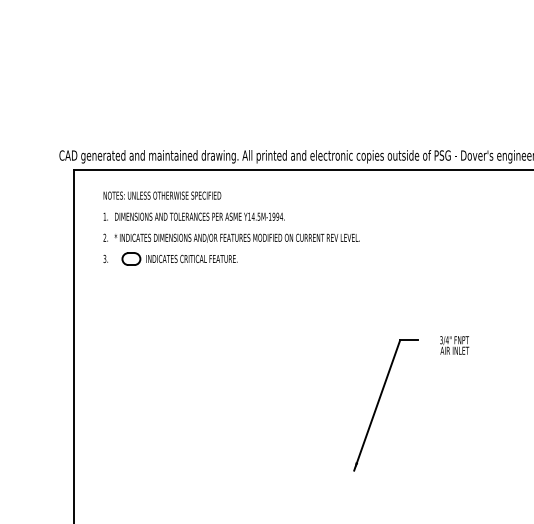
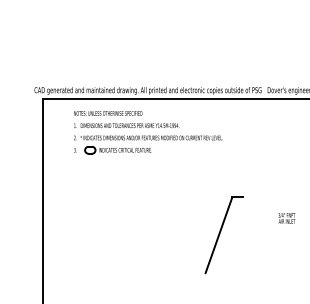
part: (231, 228) -> (148, 132), moved
text: (453, 345) -> (286, 218), moved

